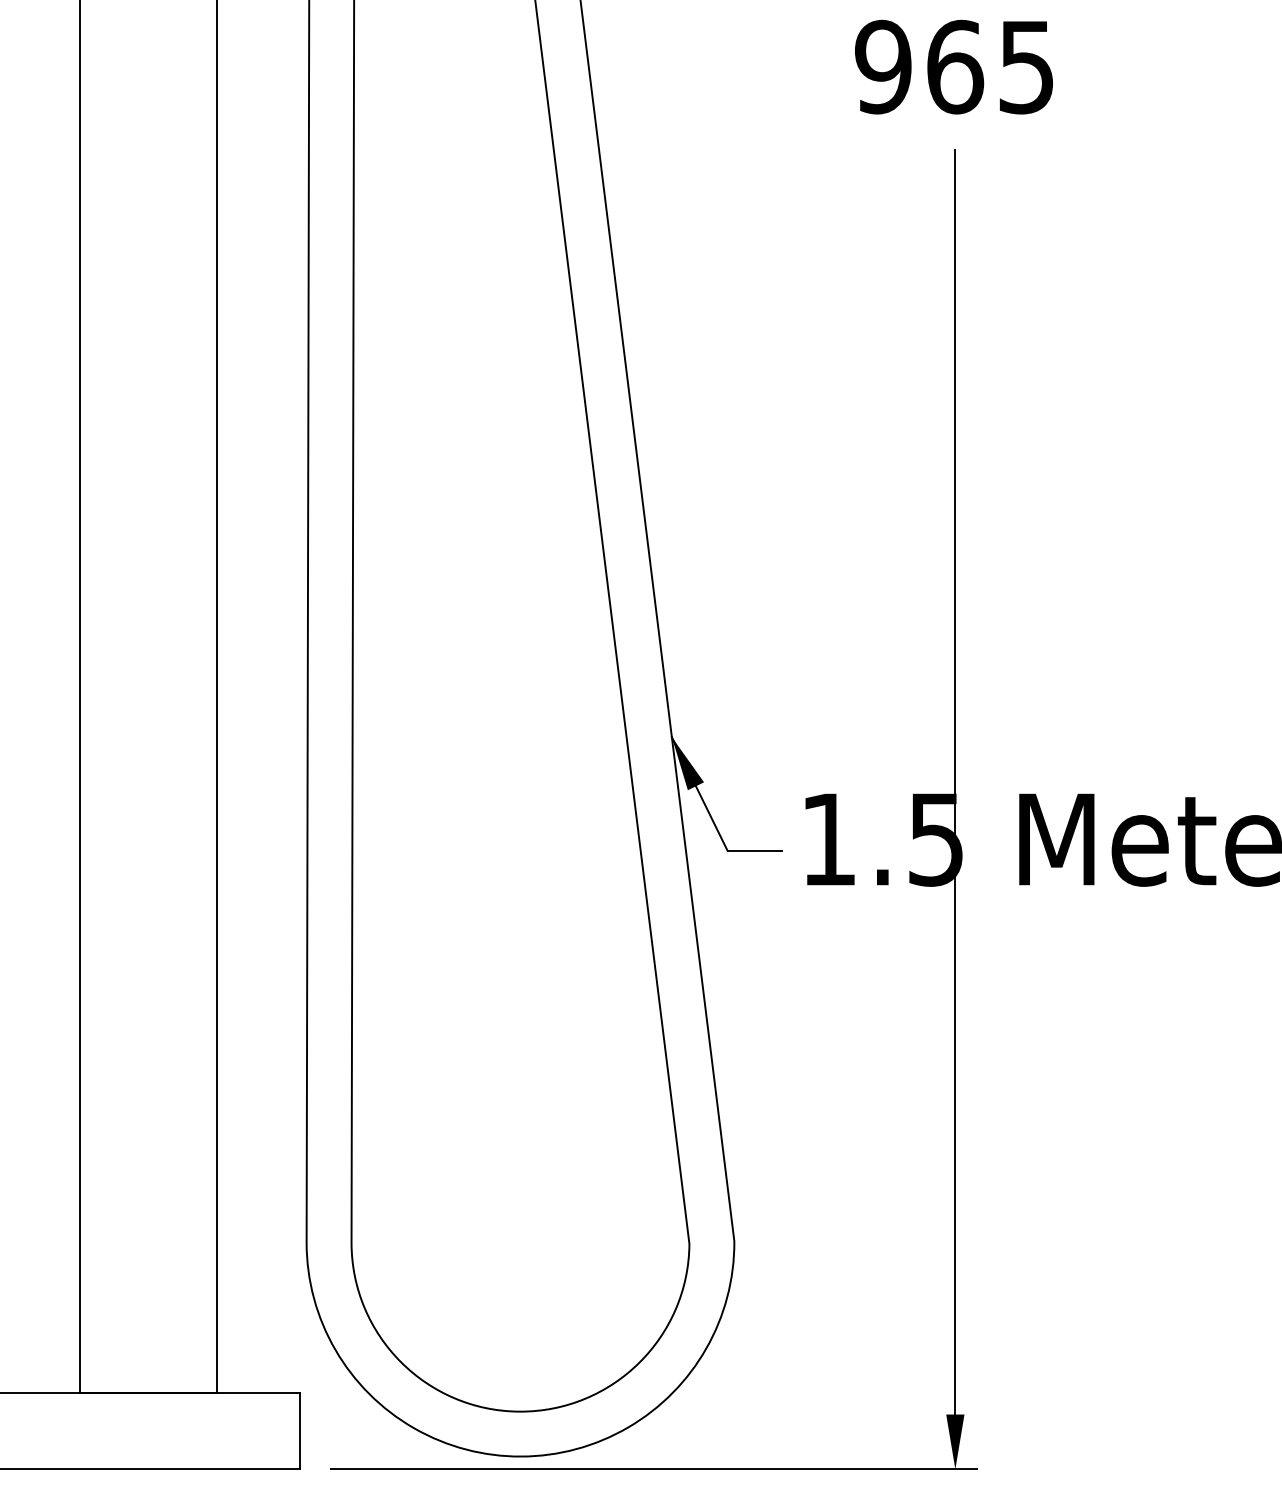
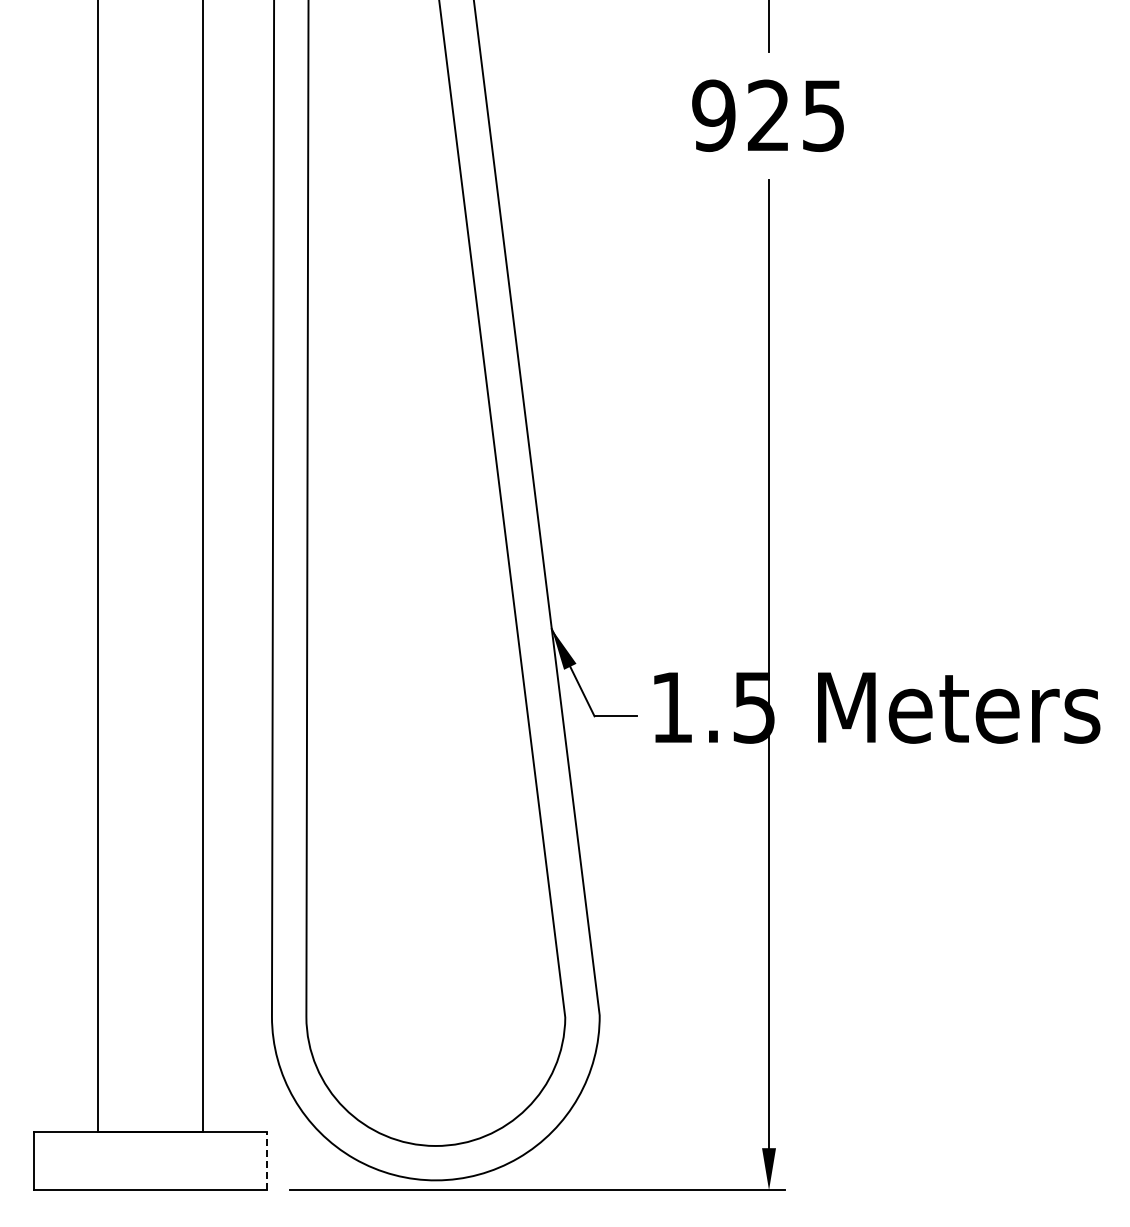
text: (955, 66) -> (769, 115), 965 -> 925
line: (300, 1430) -> (267, 1160), solid -> dashed

